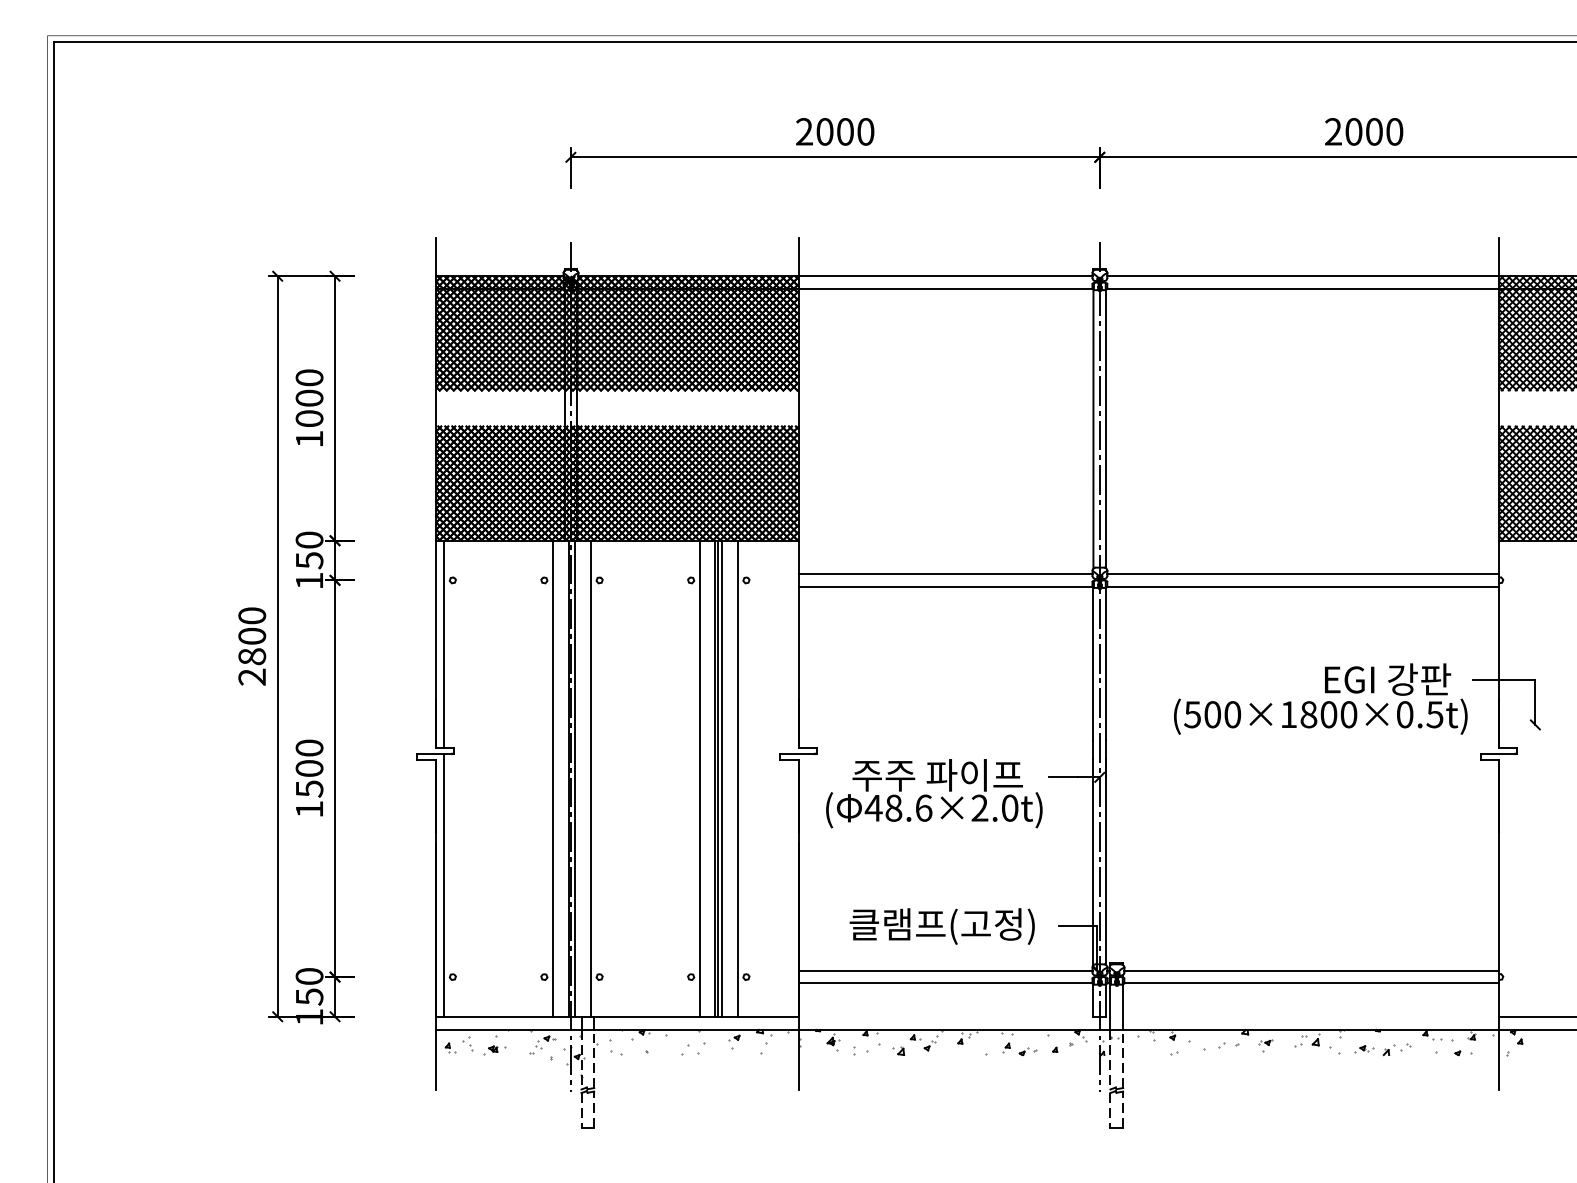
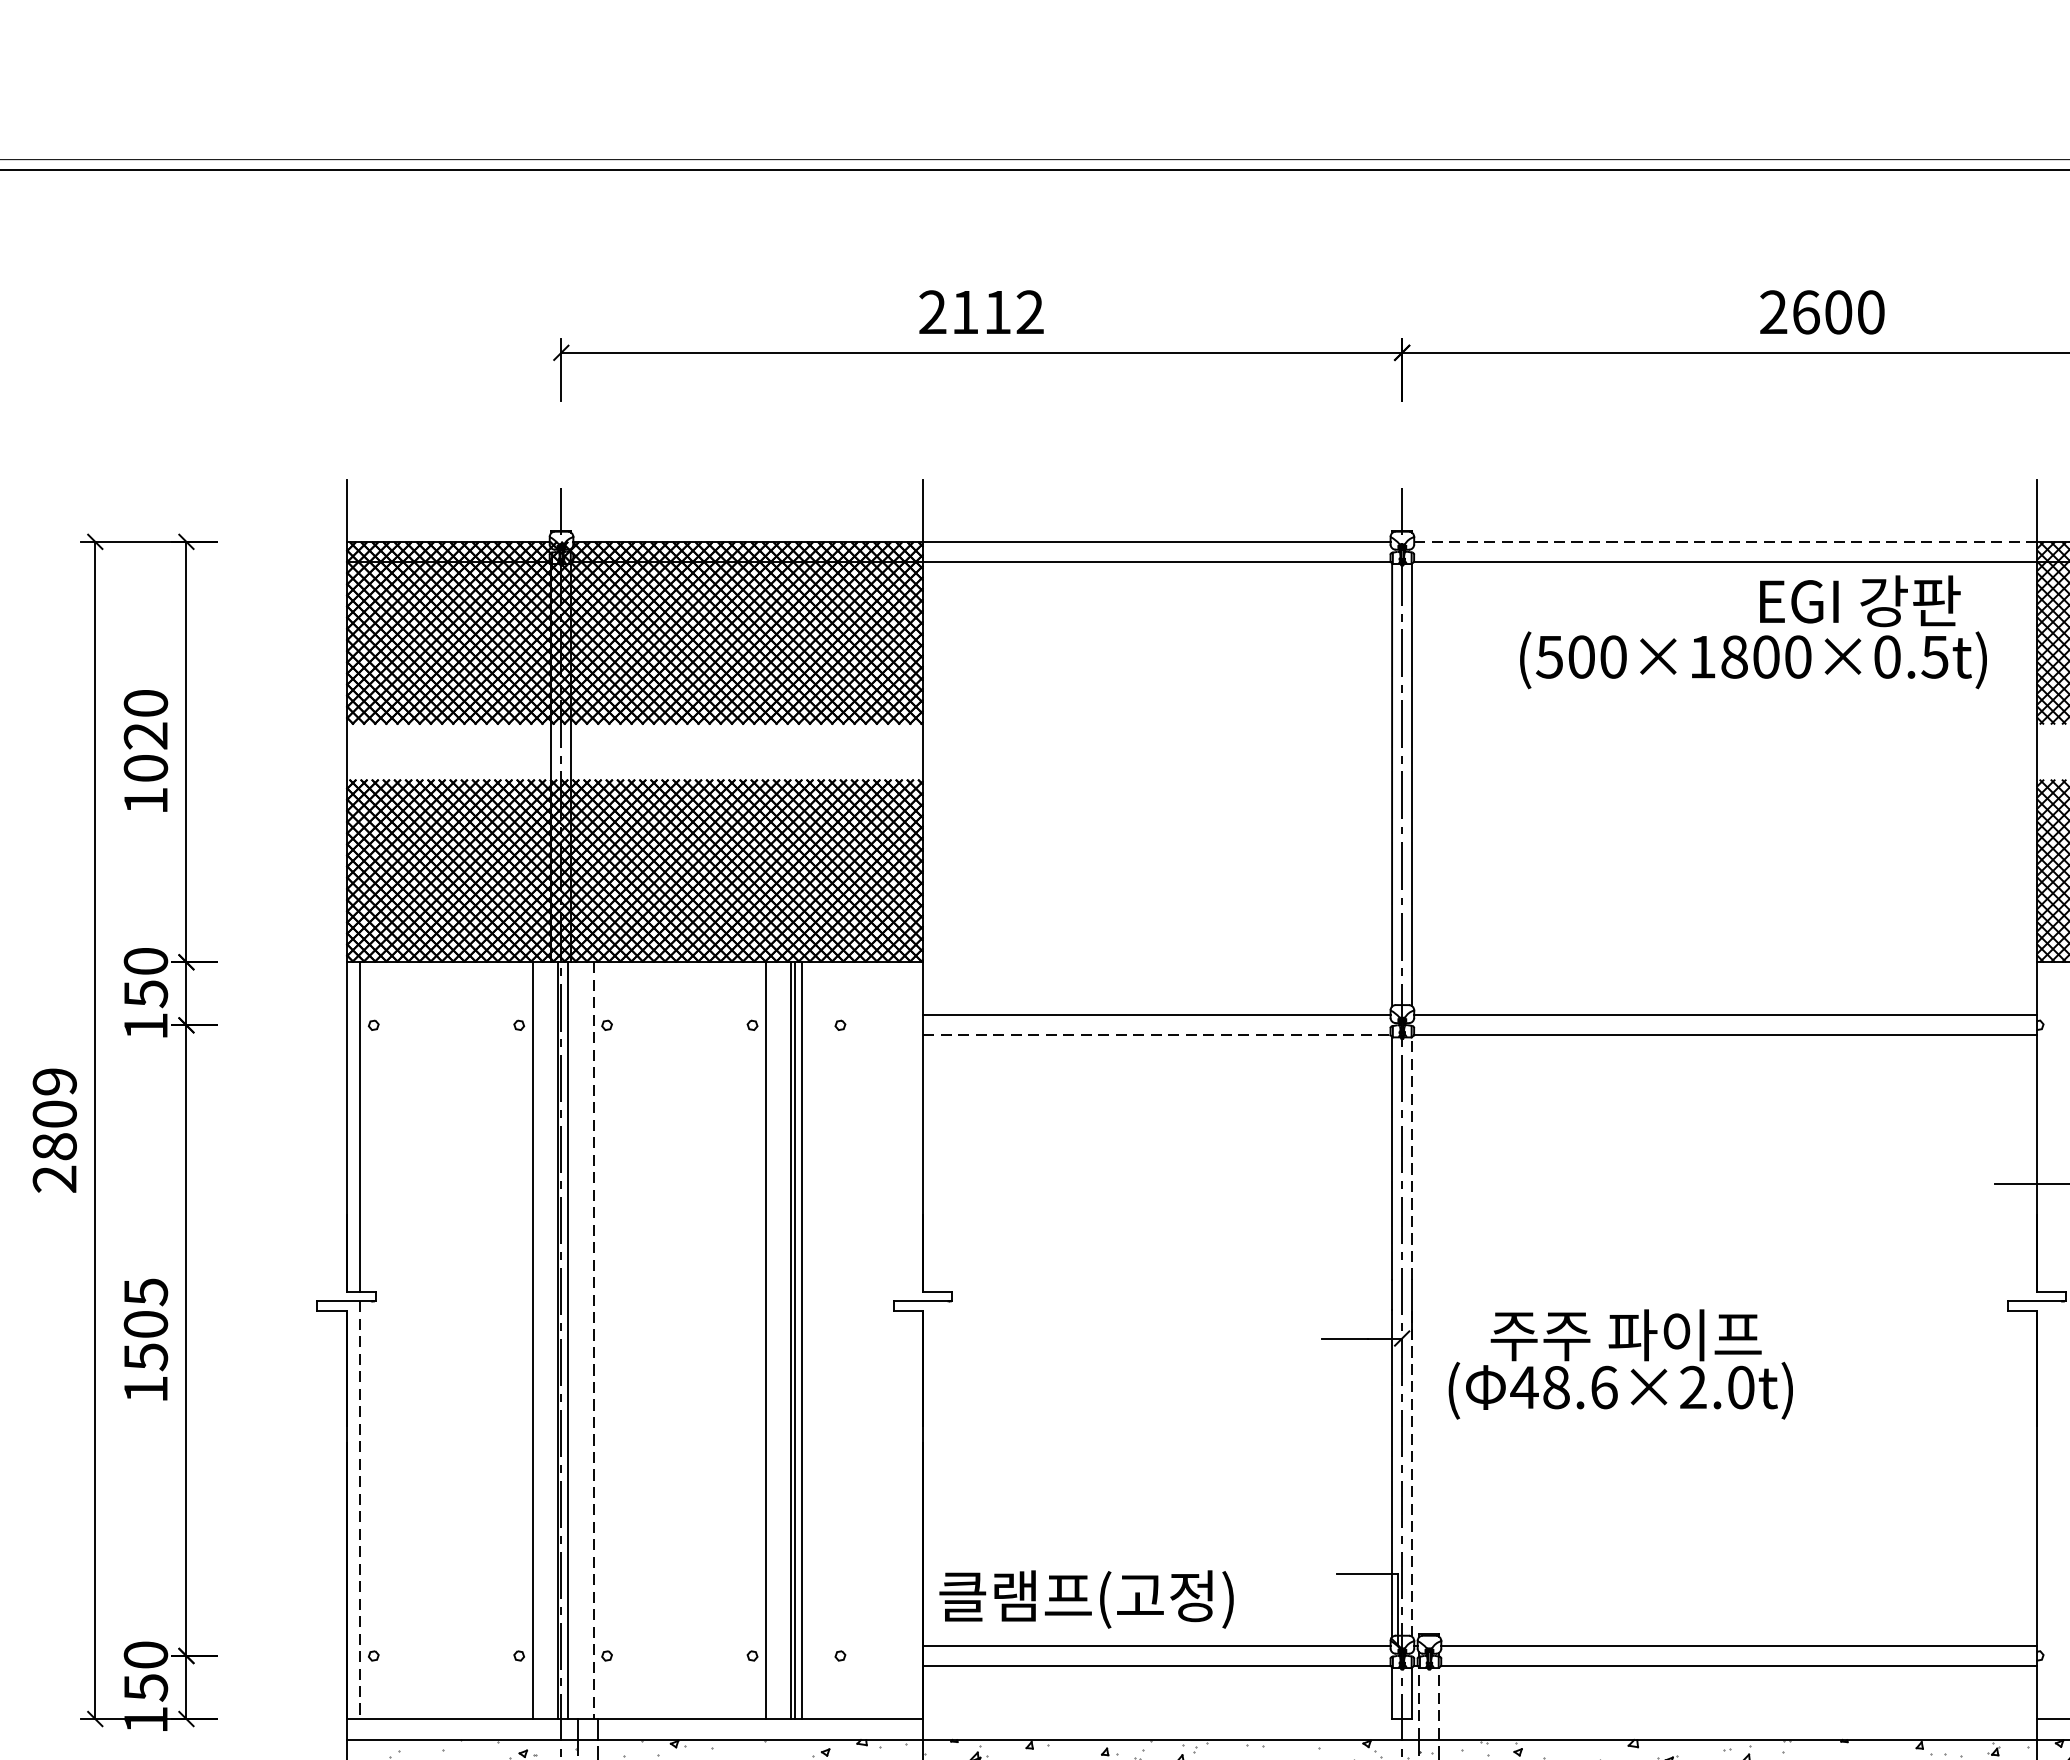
text: (845, 131) -> (997, 311), 2000 -> 2112
text: (1353, 131) -> (1805, 311), 2000 -> 2600
line: (1303, 276) -> (1726, 542), solid -> dashed
text: (309, 397) -> (145, 734), 1000 -> 1020
line: (945, 586) -> (1156, 1035), solid -> dashed
text: (252, 615) -> (55, 1081), 2800 -> 2809
line: (1106, 663) -> (1412, 1157), solid -> dashed
text: (1320, 698) -> (1753, 631), moved
text: (309, 747) -> (145, 1291), 1500 -> 1505
line: (737, 778) -> (826, 1340), removed
line: (591, 779) -> (594, 1341), solid -> dashed
text: (934, 793) -> (1621, 1364), moved
line: (1106, 862) -> (1412, 1473), solid -> dashed
line: (444, 885) -> (360, 1510), solid -> dashed
text: (941, 926) -> (1085, 1599), moved
line: (1110, 1006) -> (1419, 1702), solid -> dashed
line: (1123, 1006) -> (1439, 1702), solid -> dashed

